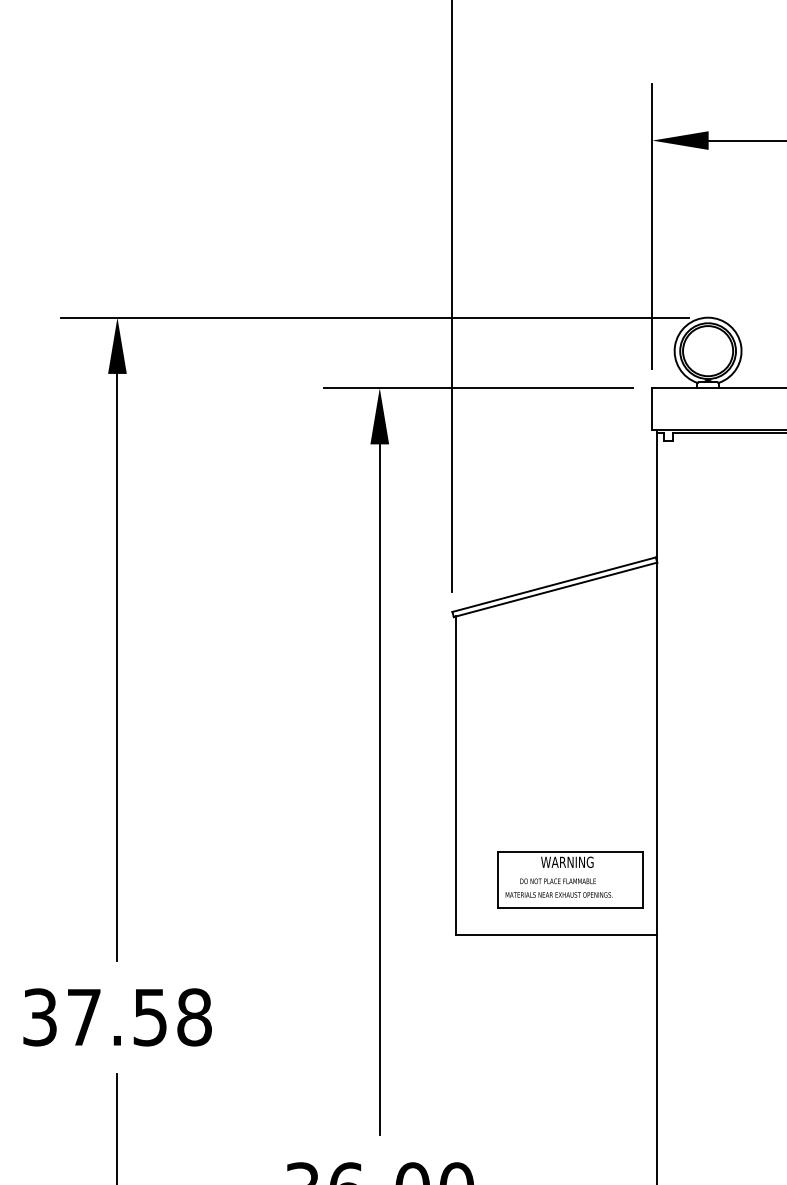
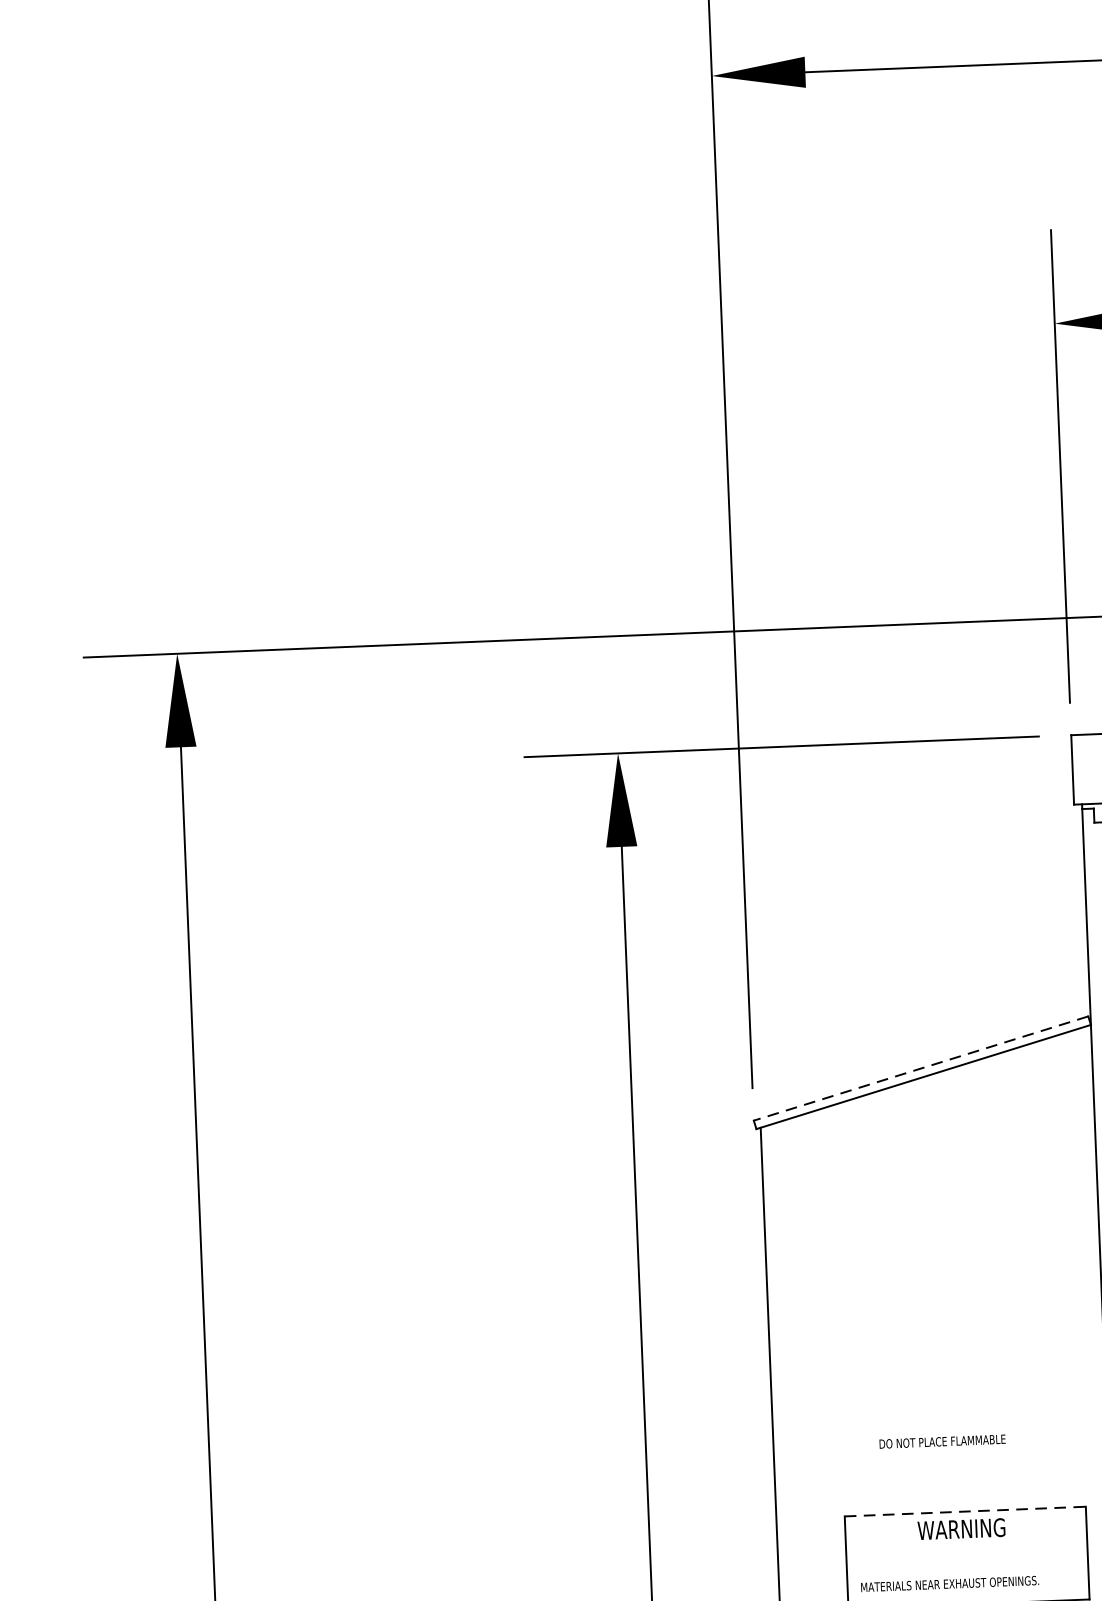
line: (553, 584) -> (919, 1068), solid -> dashed
line: (570, 851) -> (966, 1510), solid -> dashed
text: (557, 881) -> (941, 1442), moved

